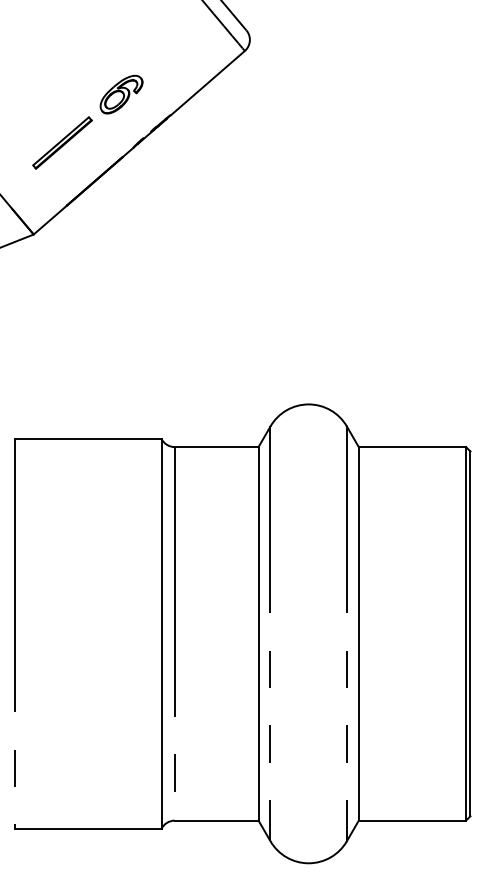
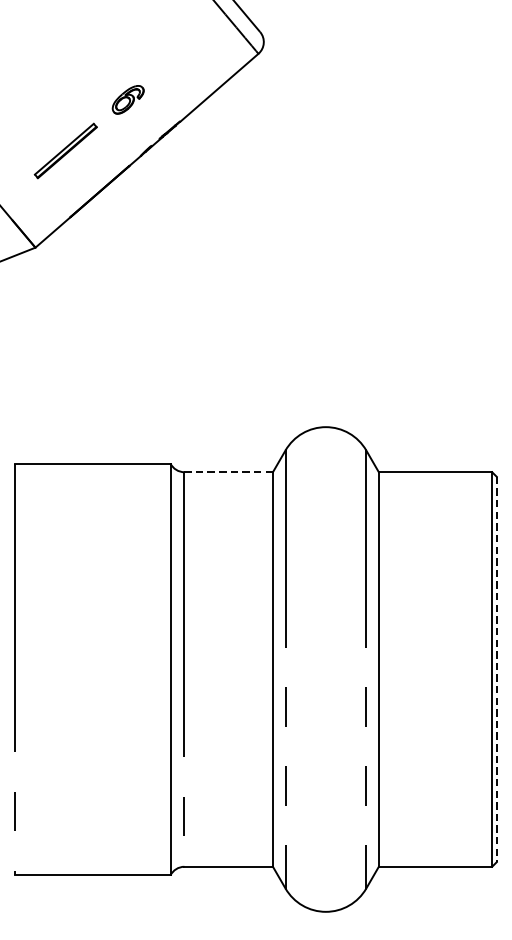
part: (121, 94) -> (128, 99), size x0.7
line: (216, 447) -> (228, 472), solid -> dashed
line: (470, 634) -> (496, 670), solid -> dashed

